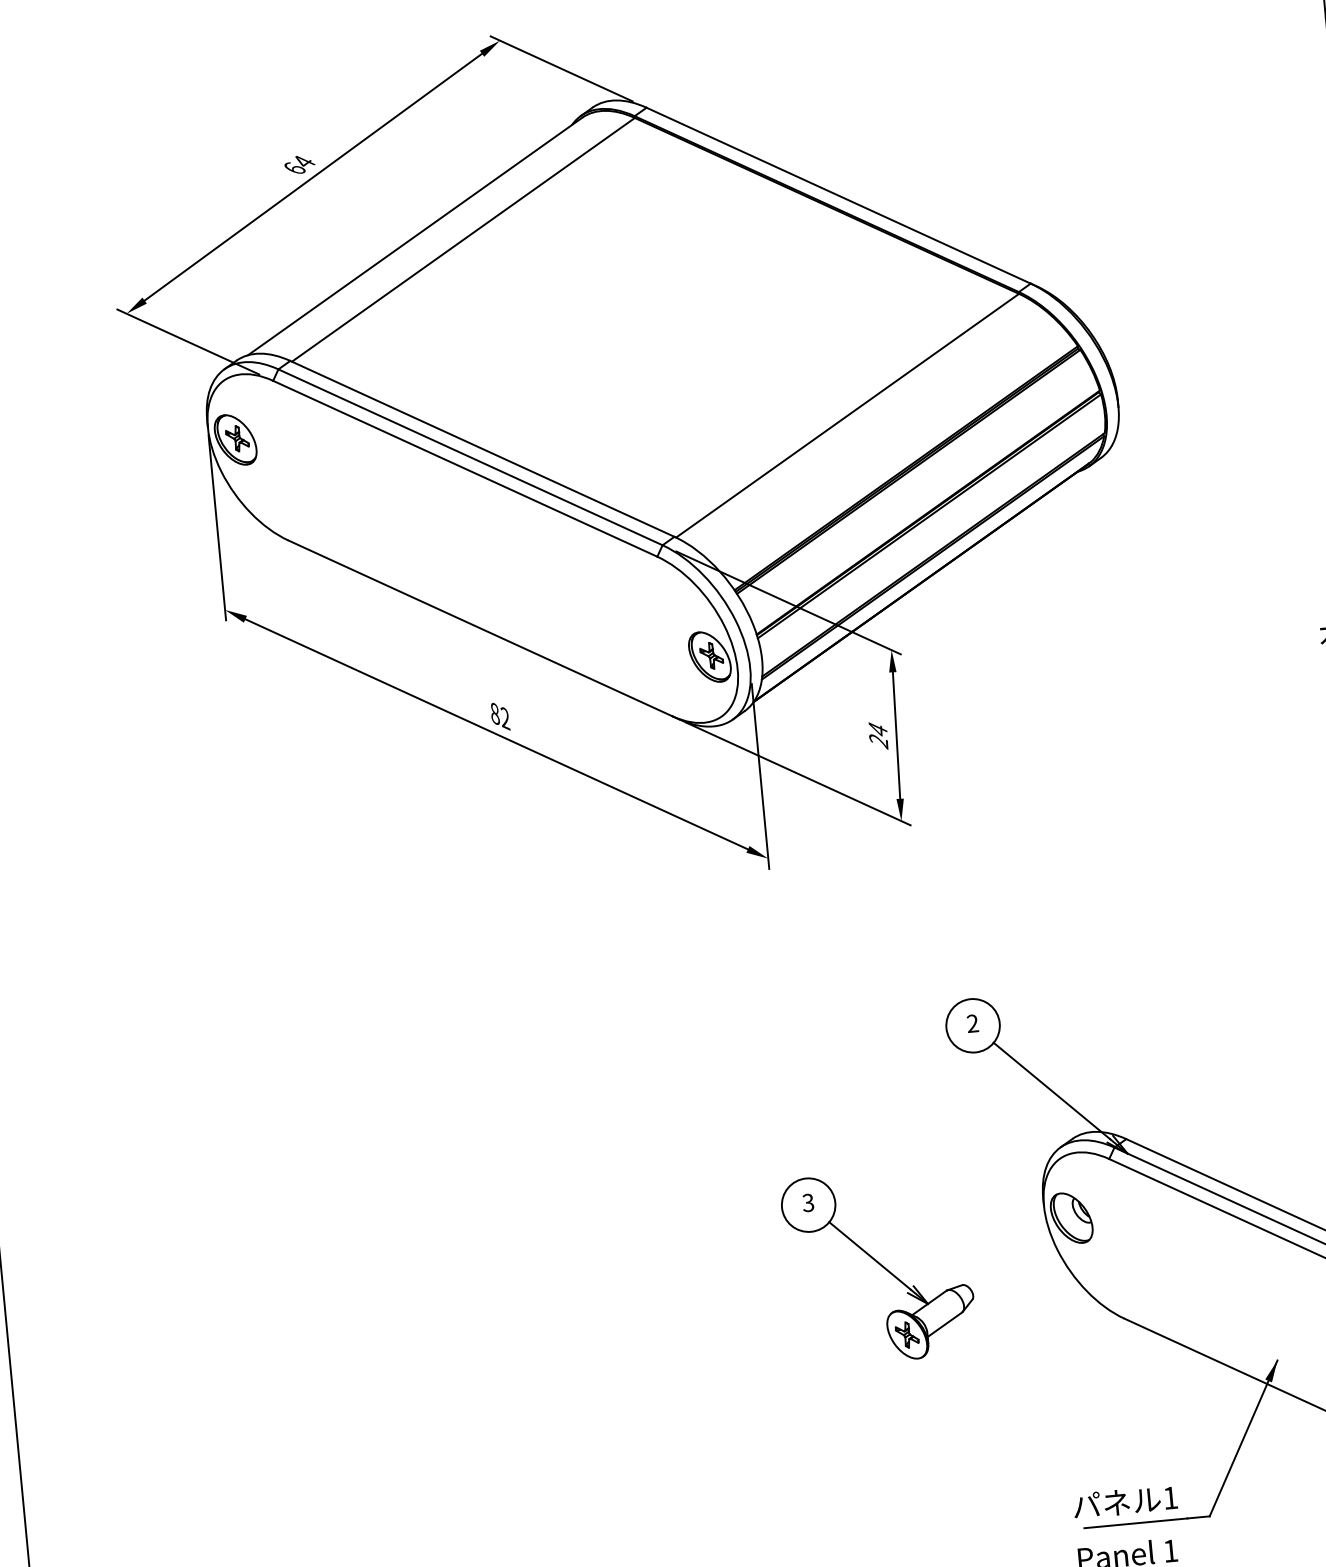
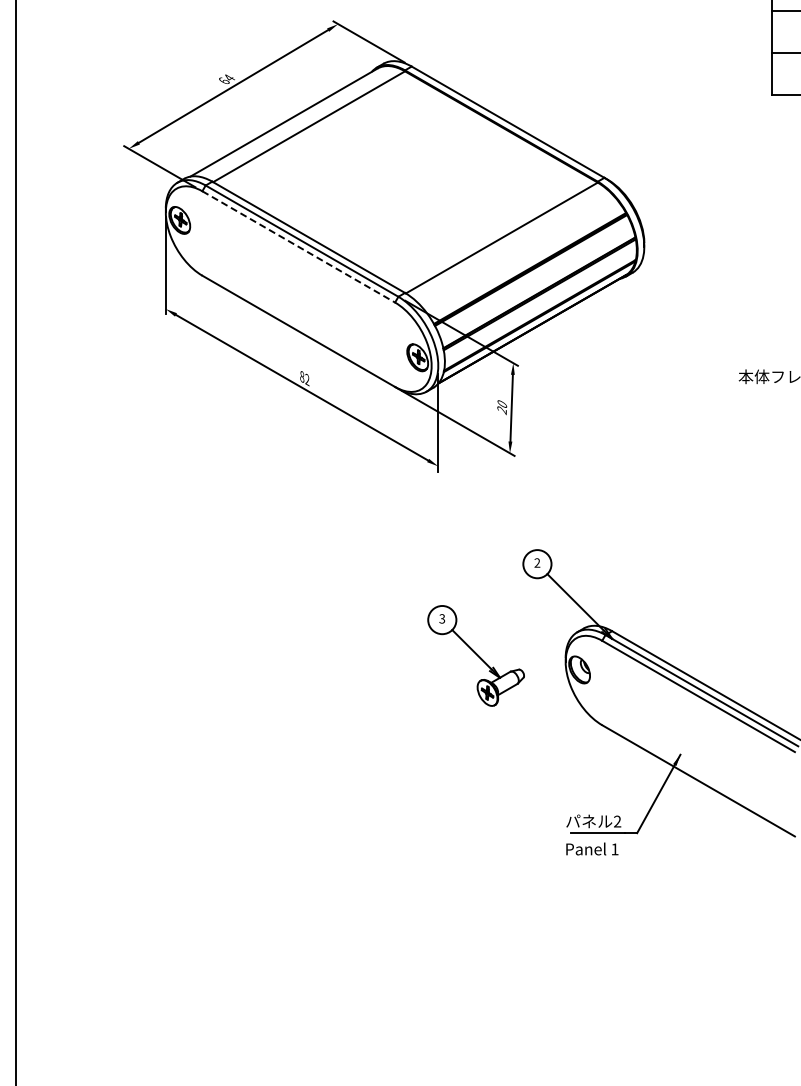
line: (466, 469) -> (299, 247), solid -> dashed
text: (878, 728) -> (502, 403), 24 -> 20
part: (877, 1266) -> (475, 655), moved
text: (1170, 1497) -> (617, 821), 1 -> 2

